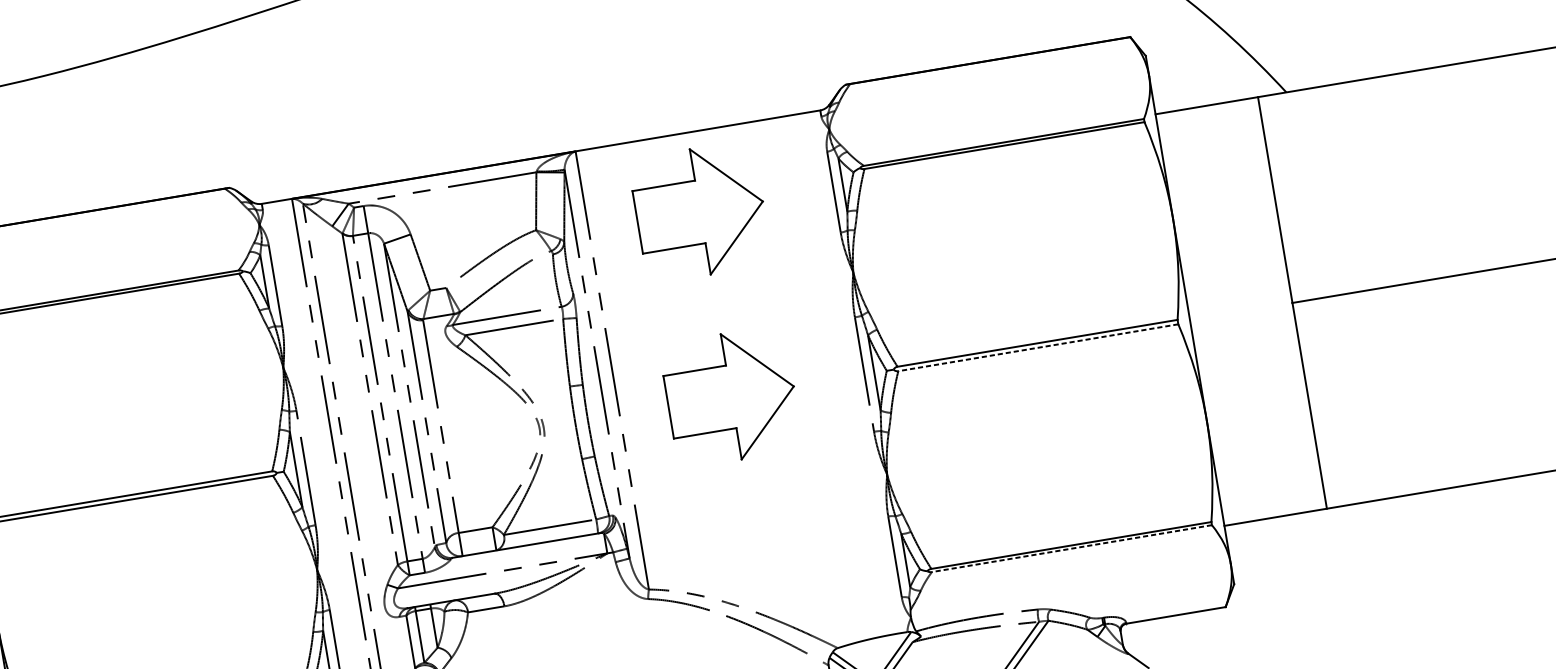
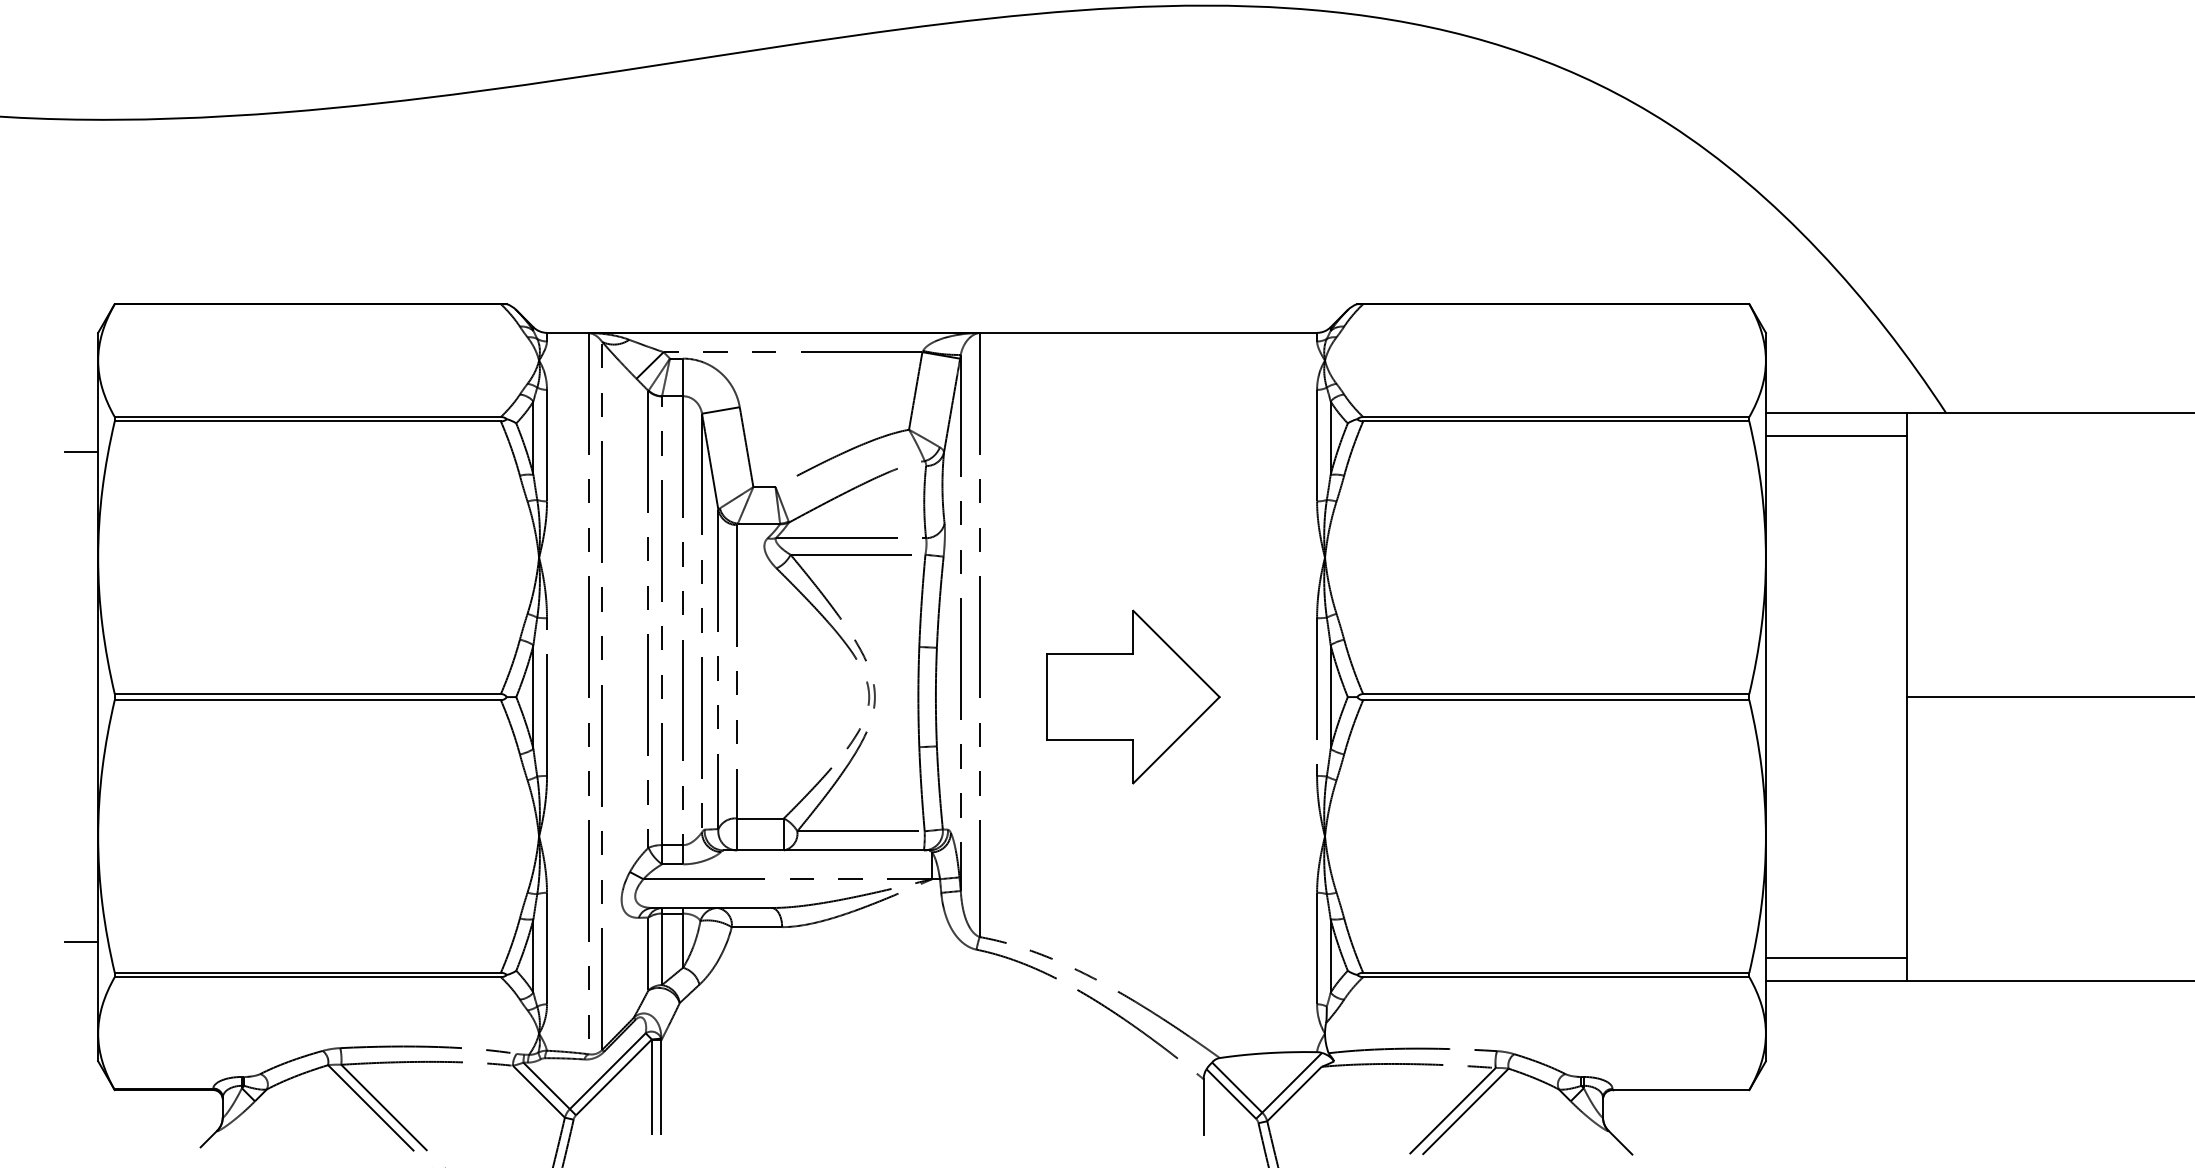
line: (1209, 122) -> (1836, 436), added
part: (700, 211) -> (1133, 441), removed
line: (1037, 348) -> (1555, 700), dashed -> solid
line: (1272, 500) -> (1836, 957), added
line: (1071, 548) -> (1555, 977), dashed -> solid

